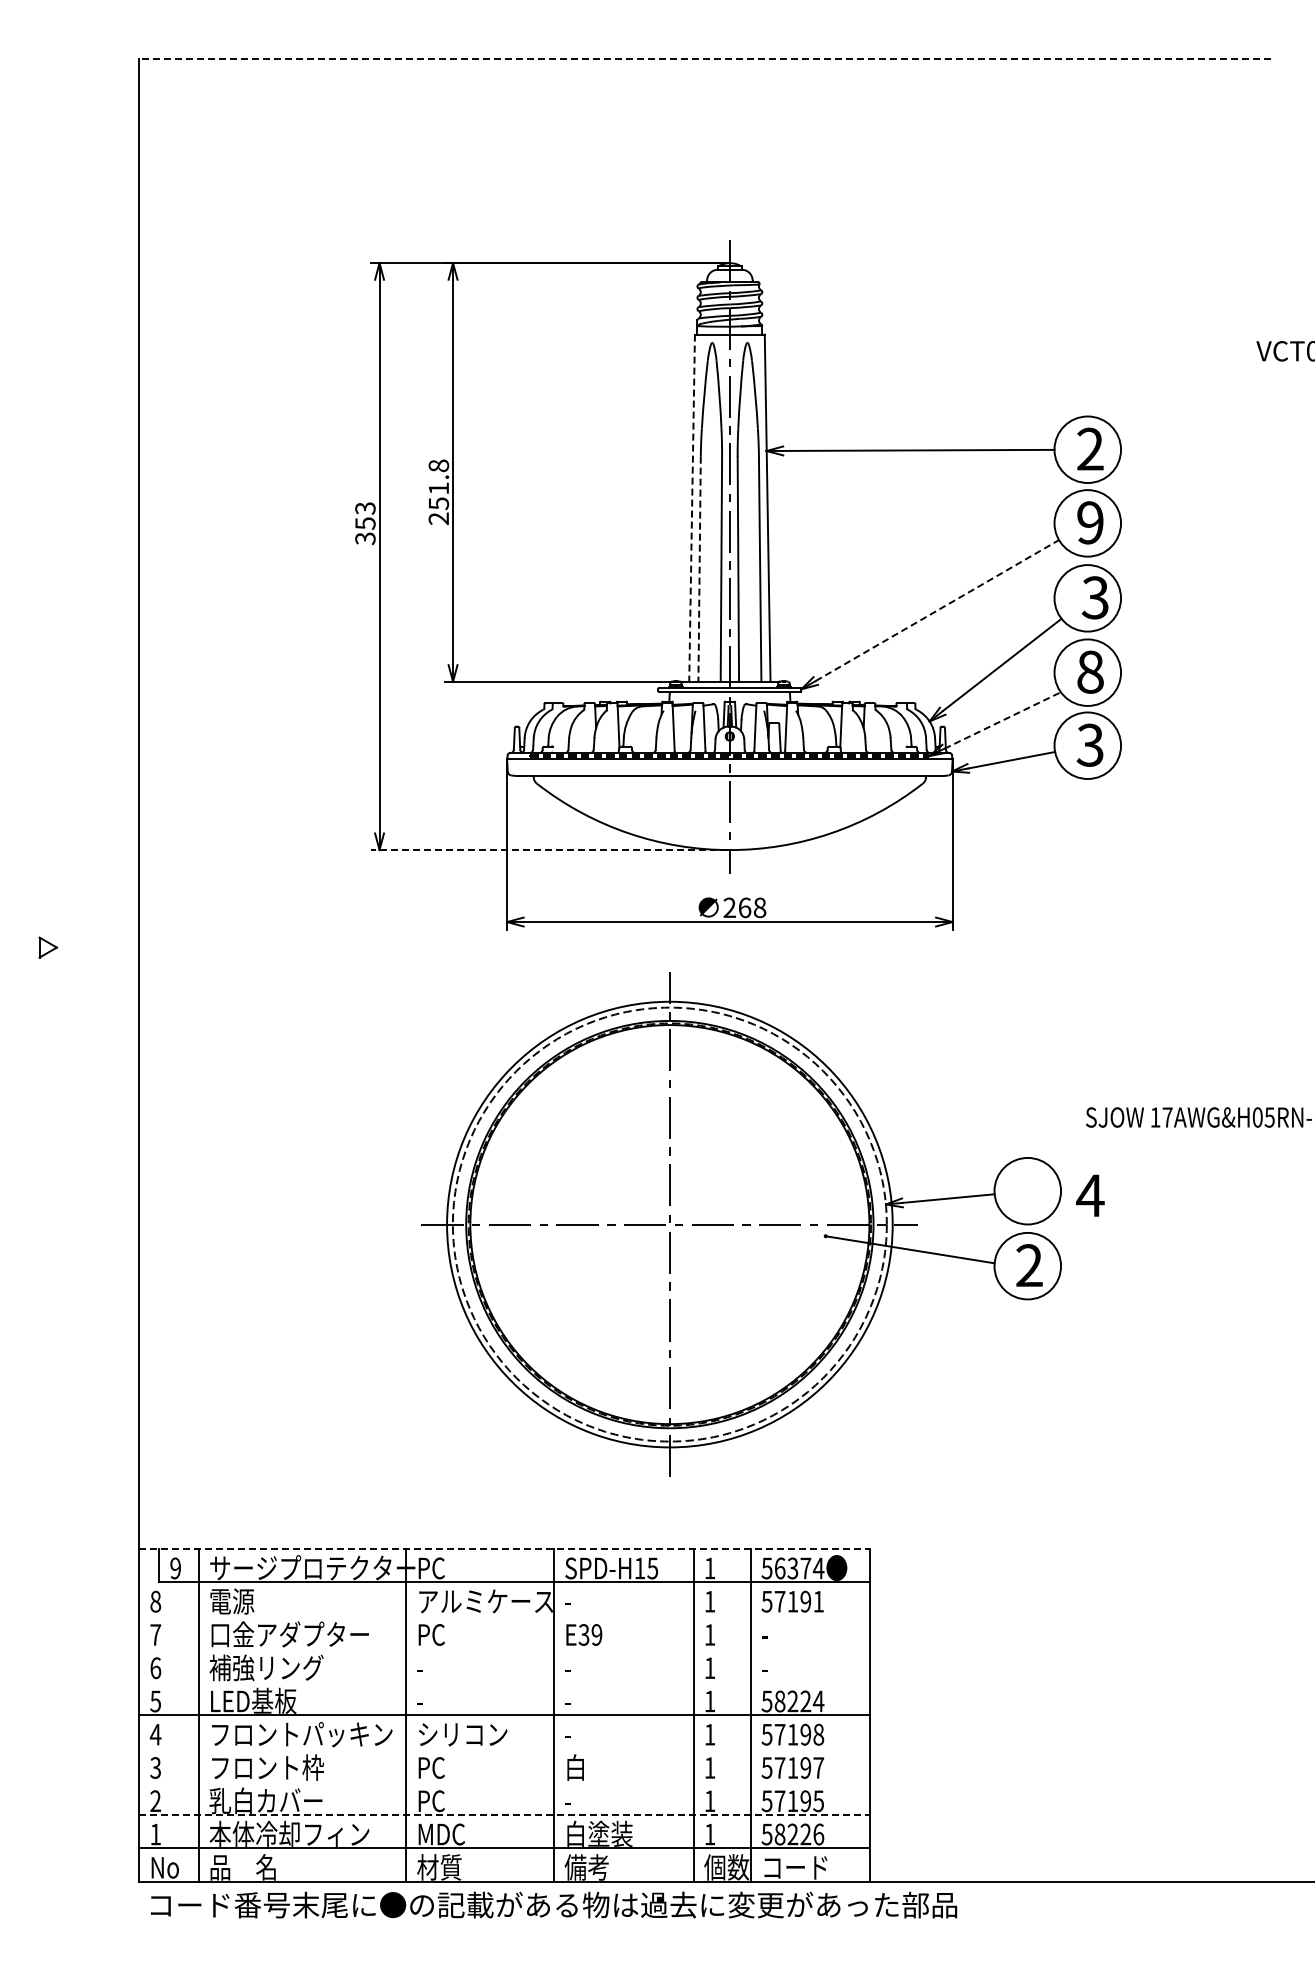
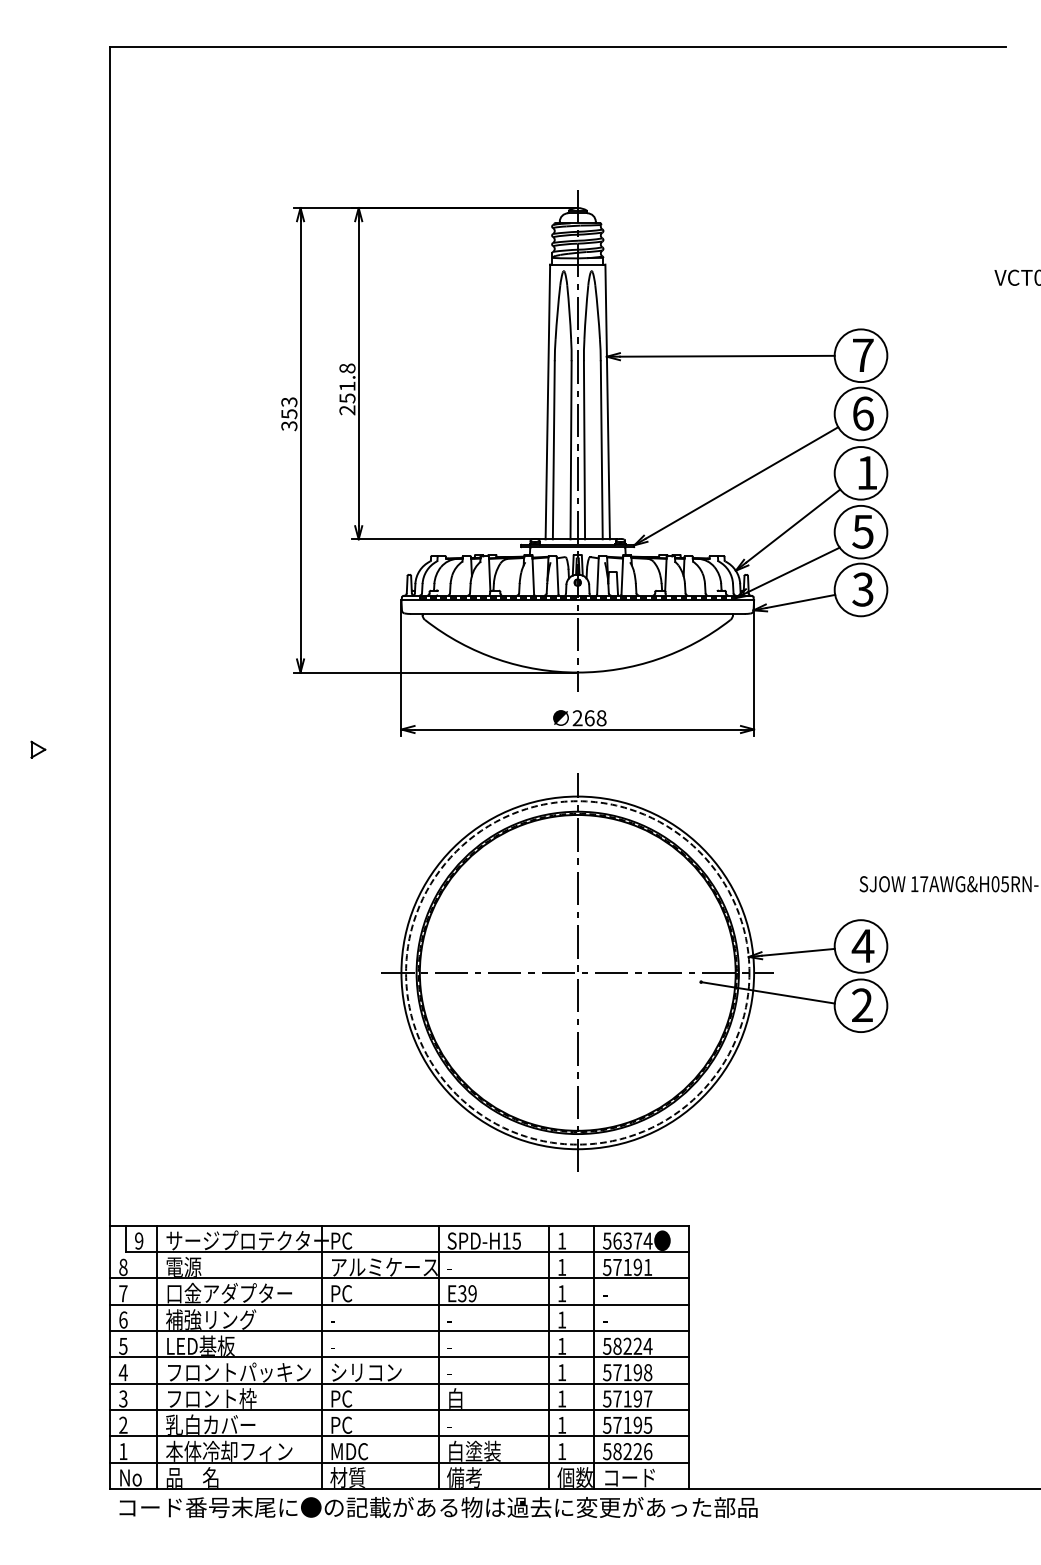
line: (705, 59) -> (558, 46), dashed -> solid
text: (1090, 448) -> (863, 354), 2 -> 7
line: (692, 508) -> (548, 402), dashed -> solid
text: (1090, 522) -> (863, 413), 9 -> 6
line: (699, 569) -> (553, 450), dashed -> solid
text: (1094, 597) -> (866, 472), 3 -> 1
line: (937, 610) -> (742, 482), dashed -> solid
text: (1089, 671) -> (862, 531), 8 -> 5
line: (1002, 720) -> (793, 570), dashed -> solid
line: (549, 850) -> (435, 672), dashed -> solid
part: (741, 1224) -> (634, 972), moved
line: (505, 1549) -> (400, 1226), dashed -> solid
line: (504, 1615) -> (399, 1278), added
line: (504, 1648) -> (399, 1304), added
line: (504, 1682) -> (399, 1331), added
line: (504, 1748) -> (399, 1383), added
line: (504, 1781) -> (399, 1409), added
line: (505, 1815) -> (400, 1436), dashed -> solid

